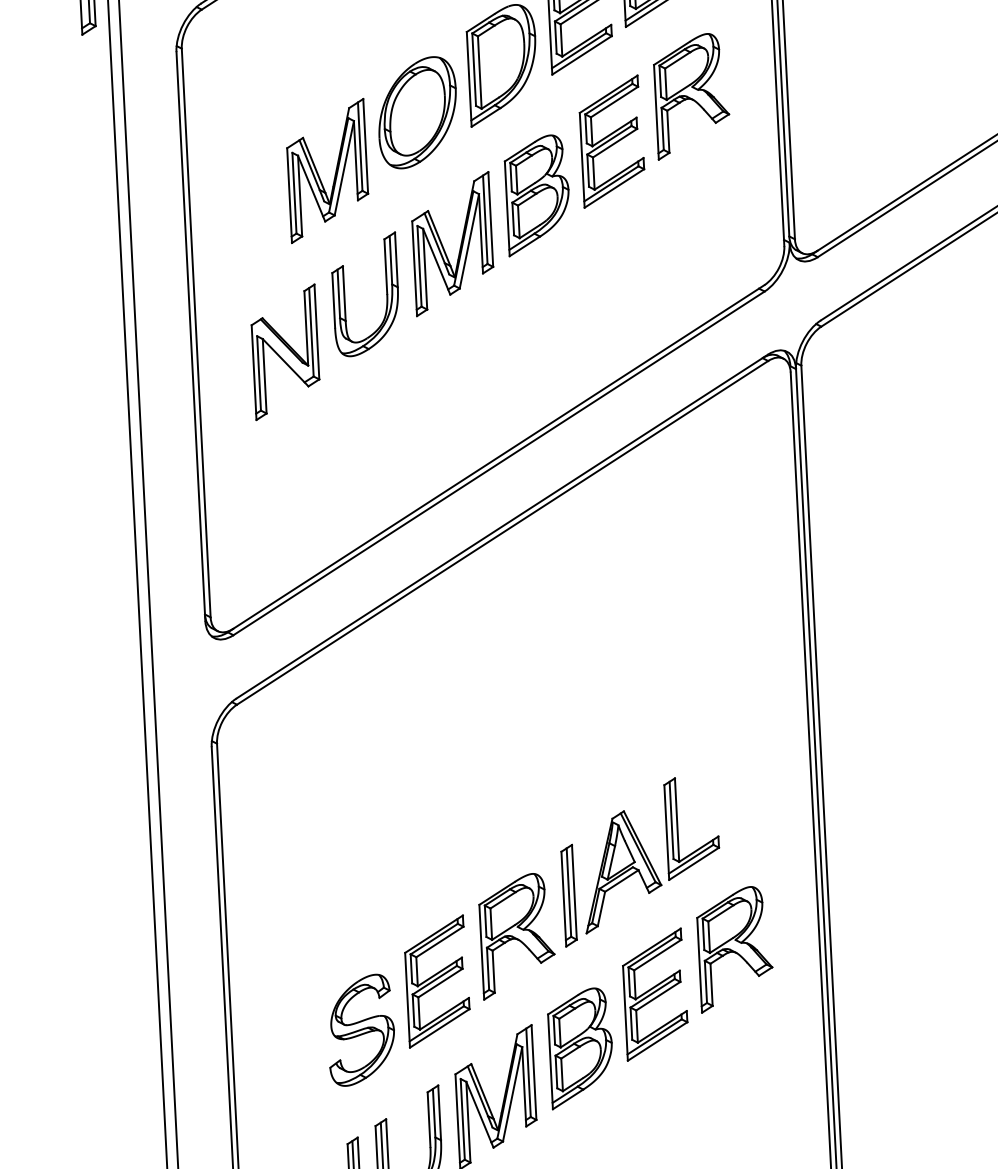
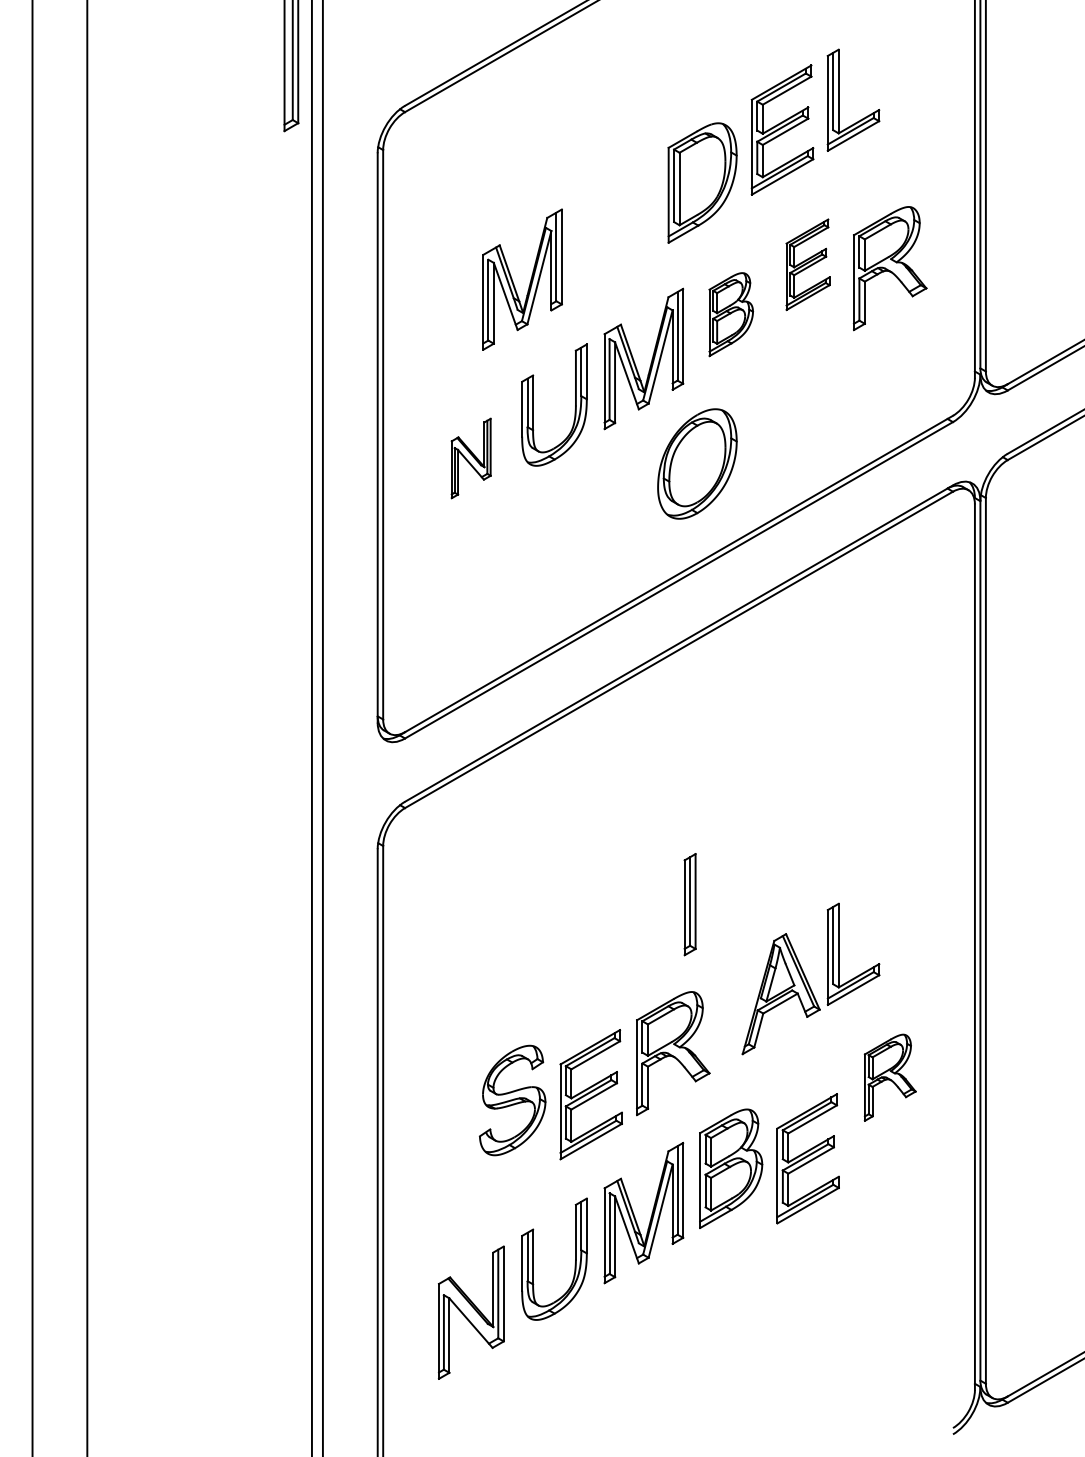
part: (691, 96) -> (889, 268), moved
part: (417, 112) -> (697, 463), moved
part: (611, 141) -> (807, 264), size x0.7
part: (538, 195) -> (731, 314), size x0.7
part: (284, 352) -> (470, 458), size x0.6
part: (568, 895) -> (689, 904), moved
part: (735, 949) -> (890, 1077), size x0.7
part: (654, 994) -> (807, 1158), moved
part: (361, 1030) -> (512, 1100), moved

